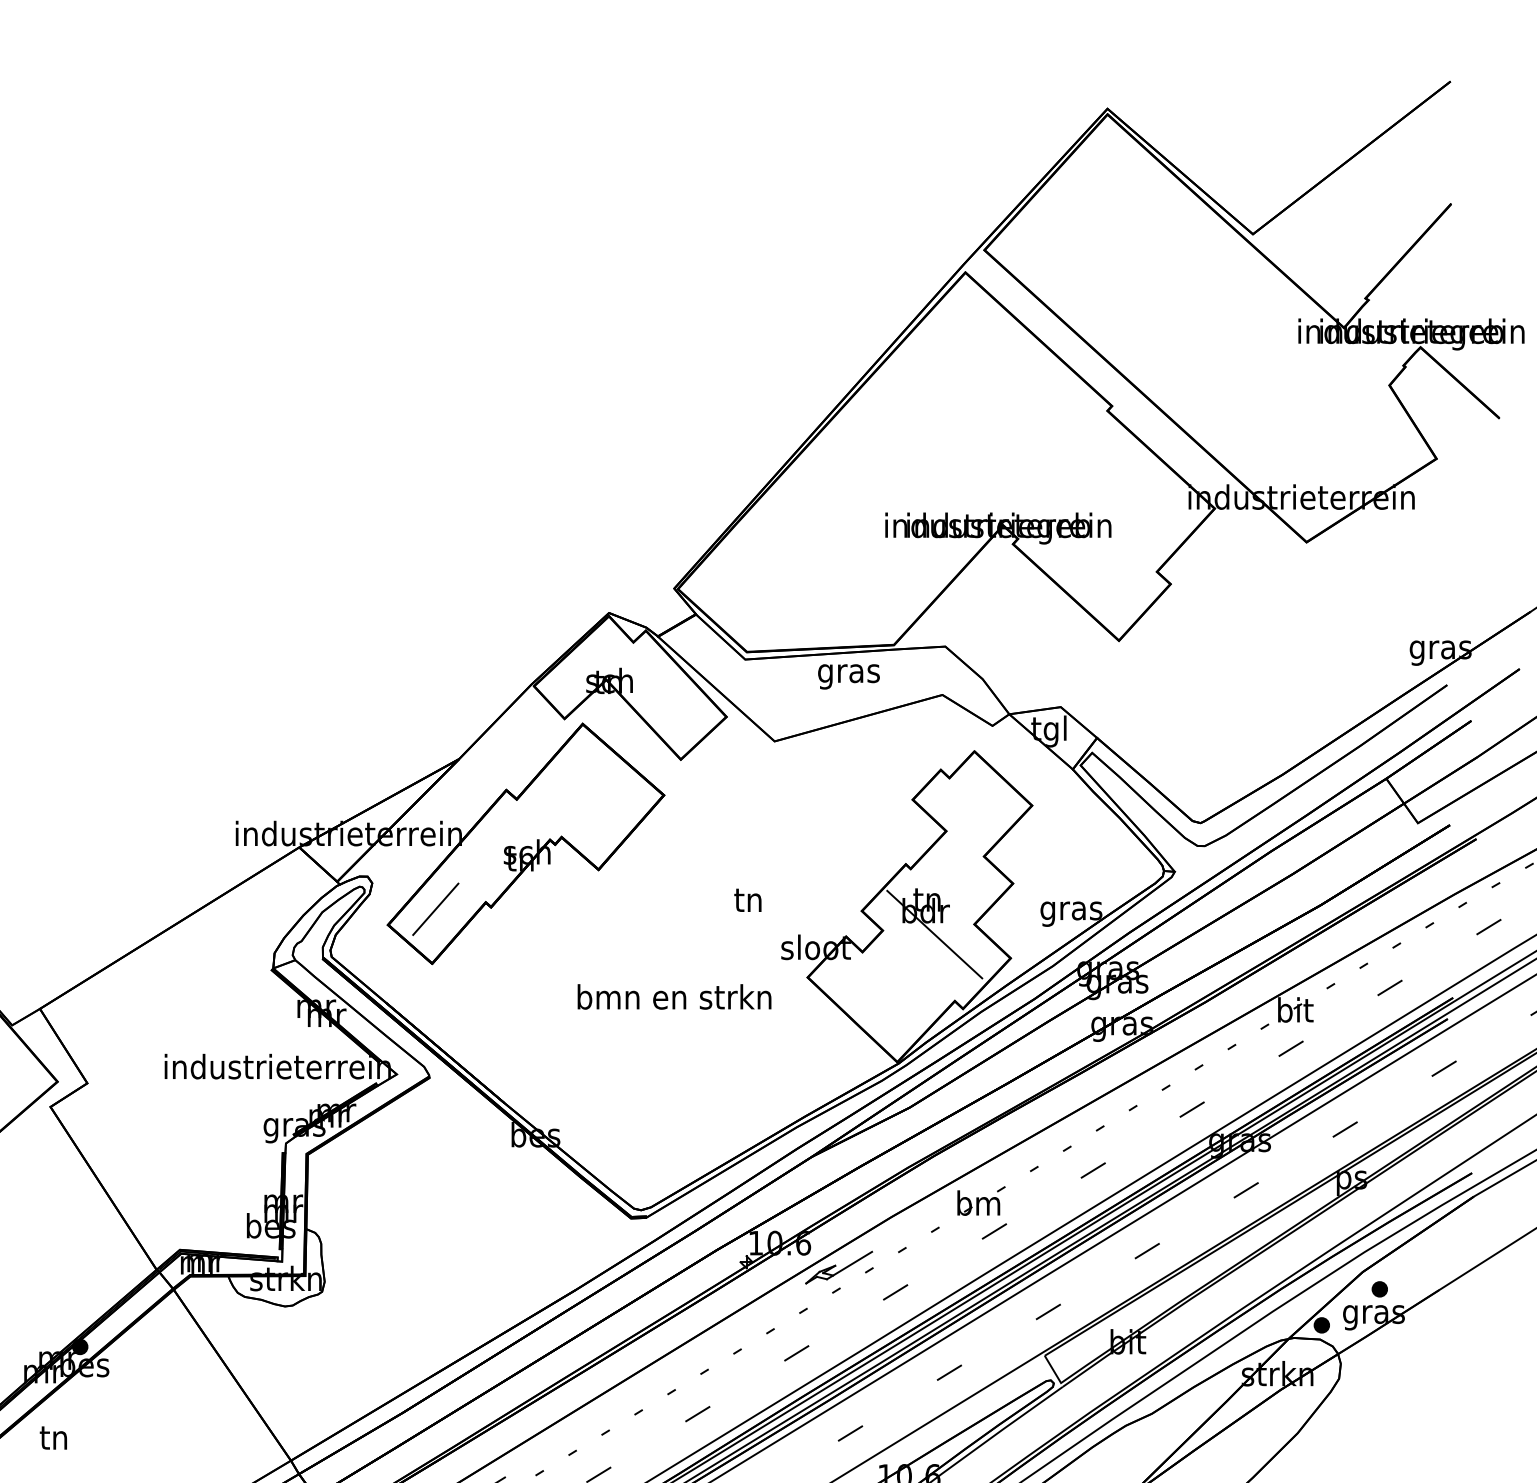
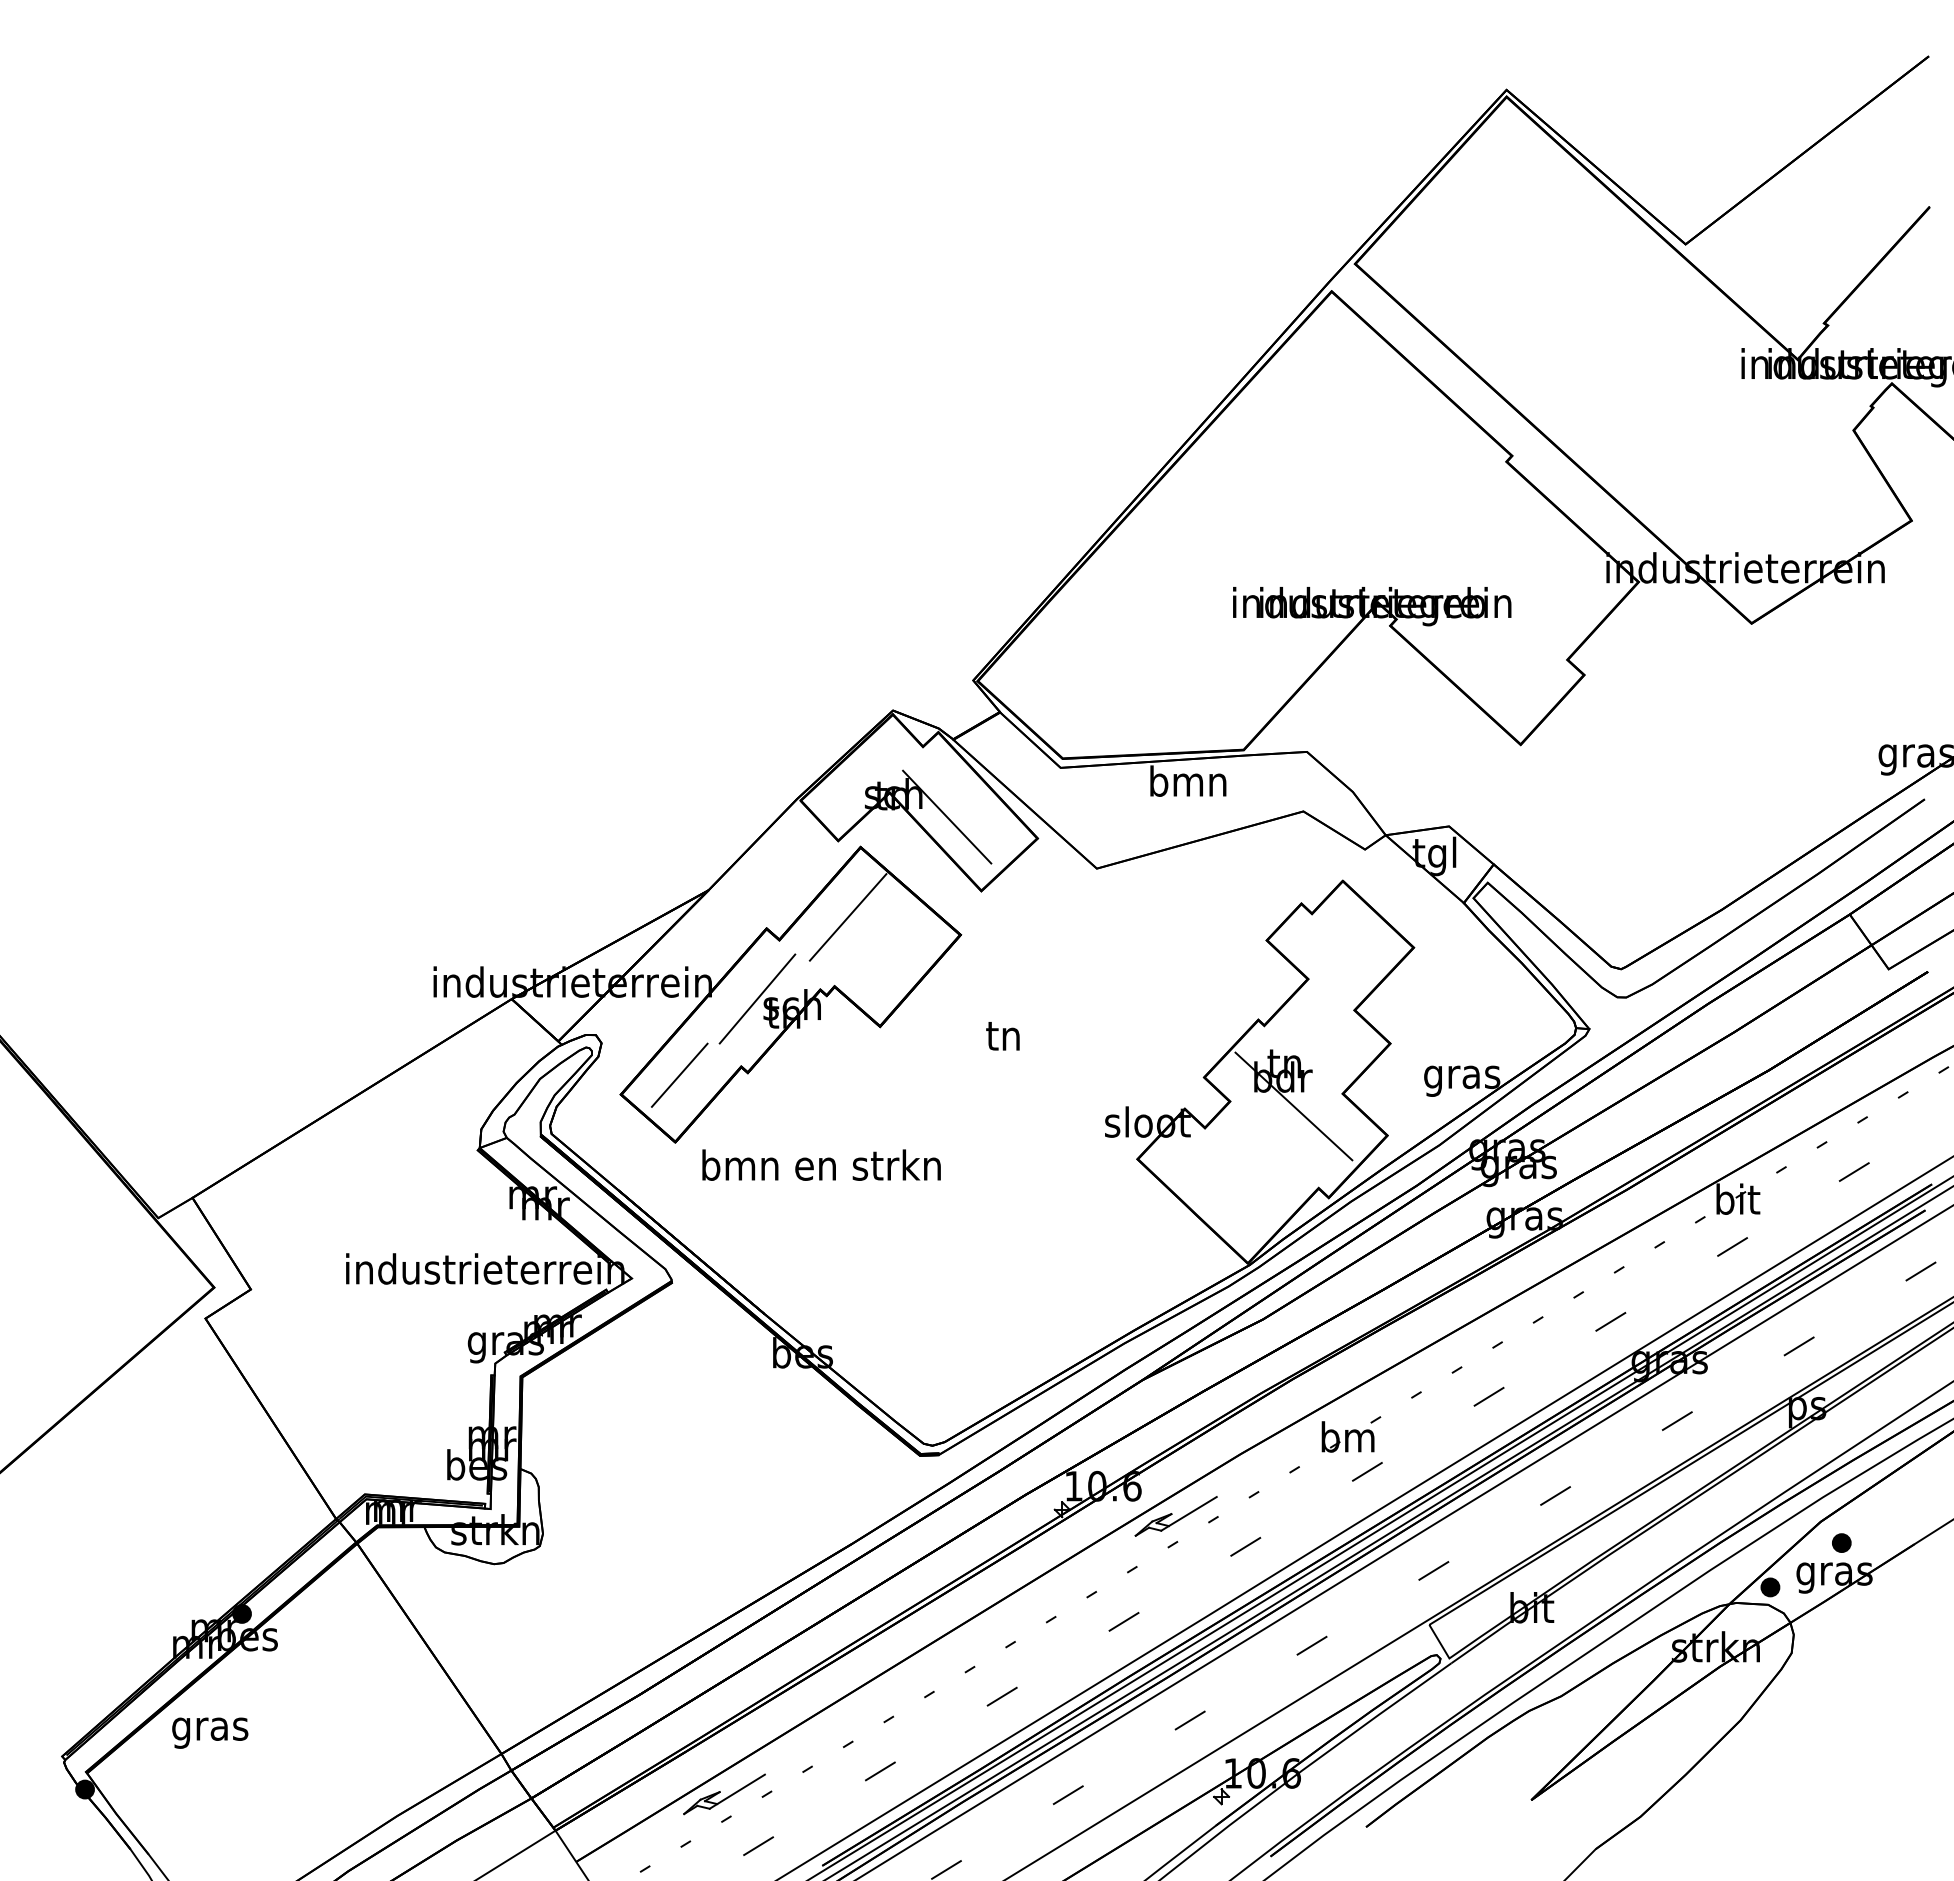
text: (849, 673) -> (1188, 784), gras -> bmn
line: (653, 699) -> (947, 816), added
line: (572, 781) -> (847, 917), added
line: (498, 846) -> (757, 998), added
text: (747, 900) -> (1002, 1036), moved
text: (674, 996) -> (821, 1164), moved
text: (54, 1440) -> (210, 1729), tn -> gras

